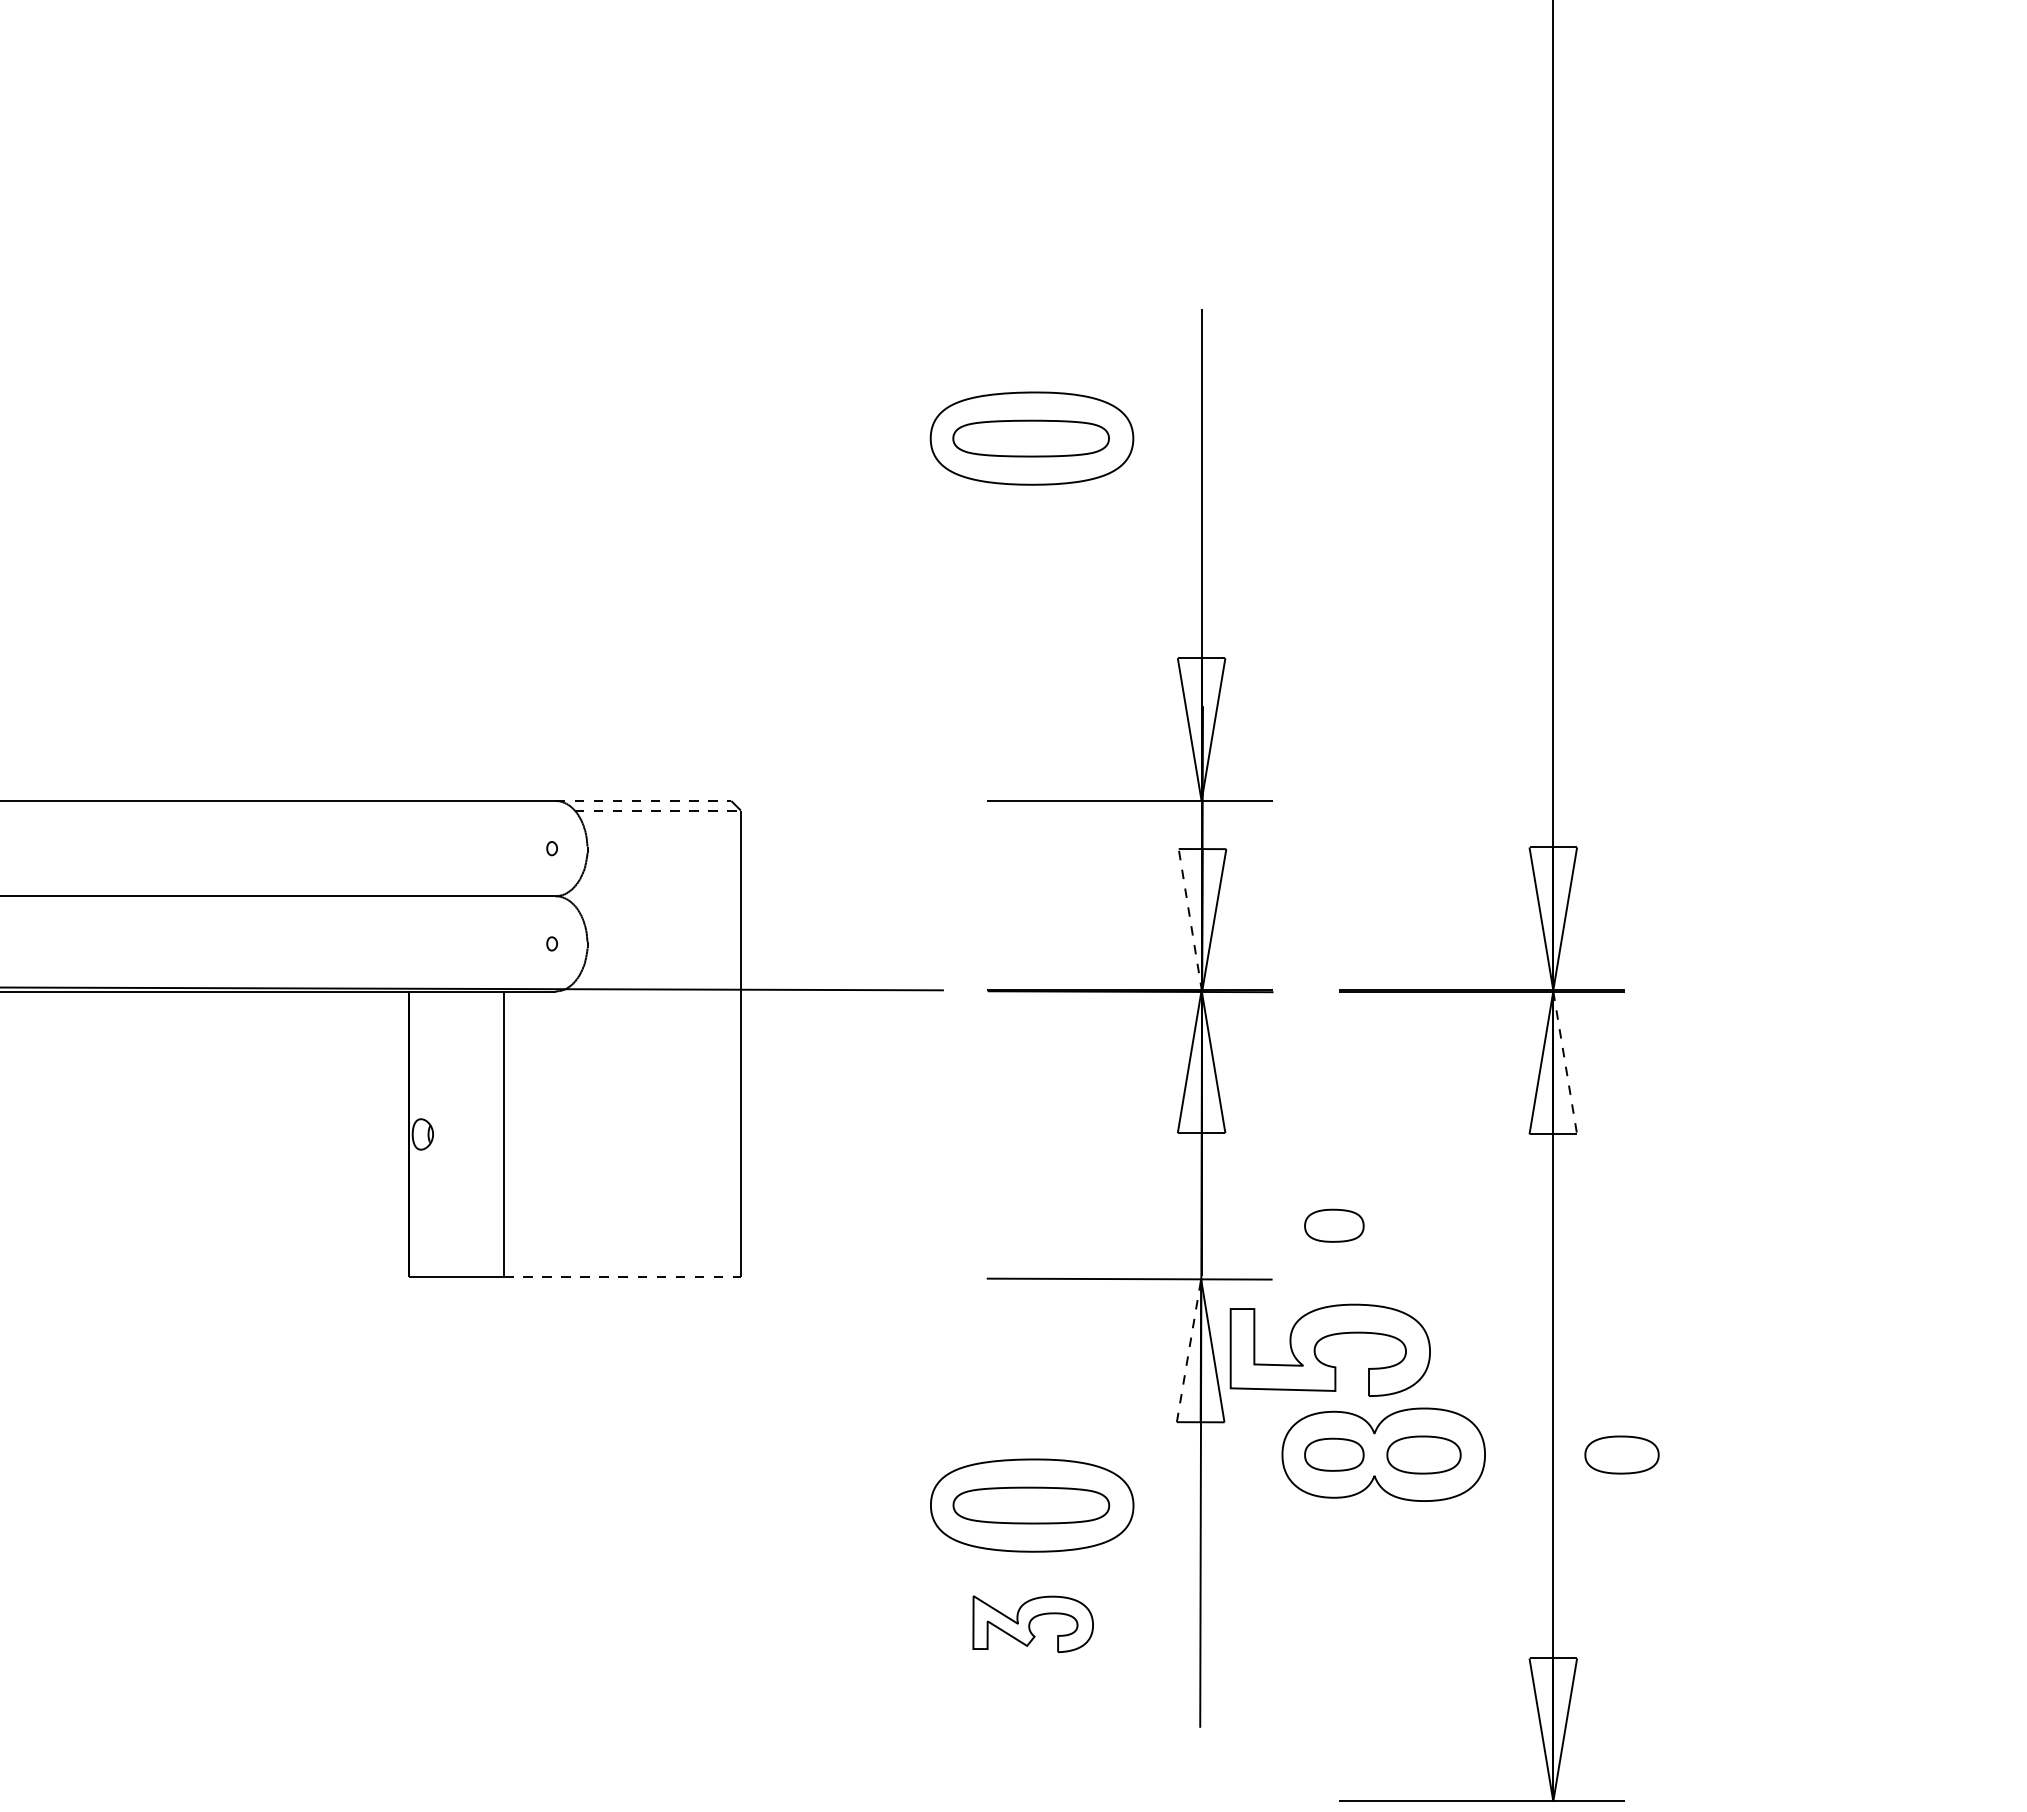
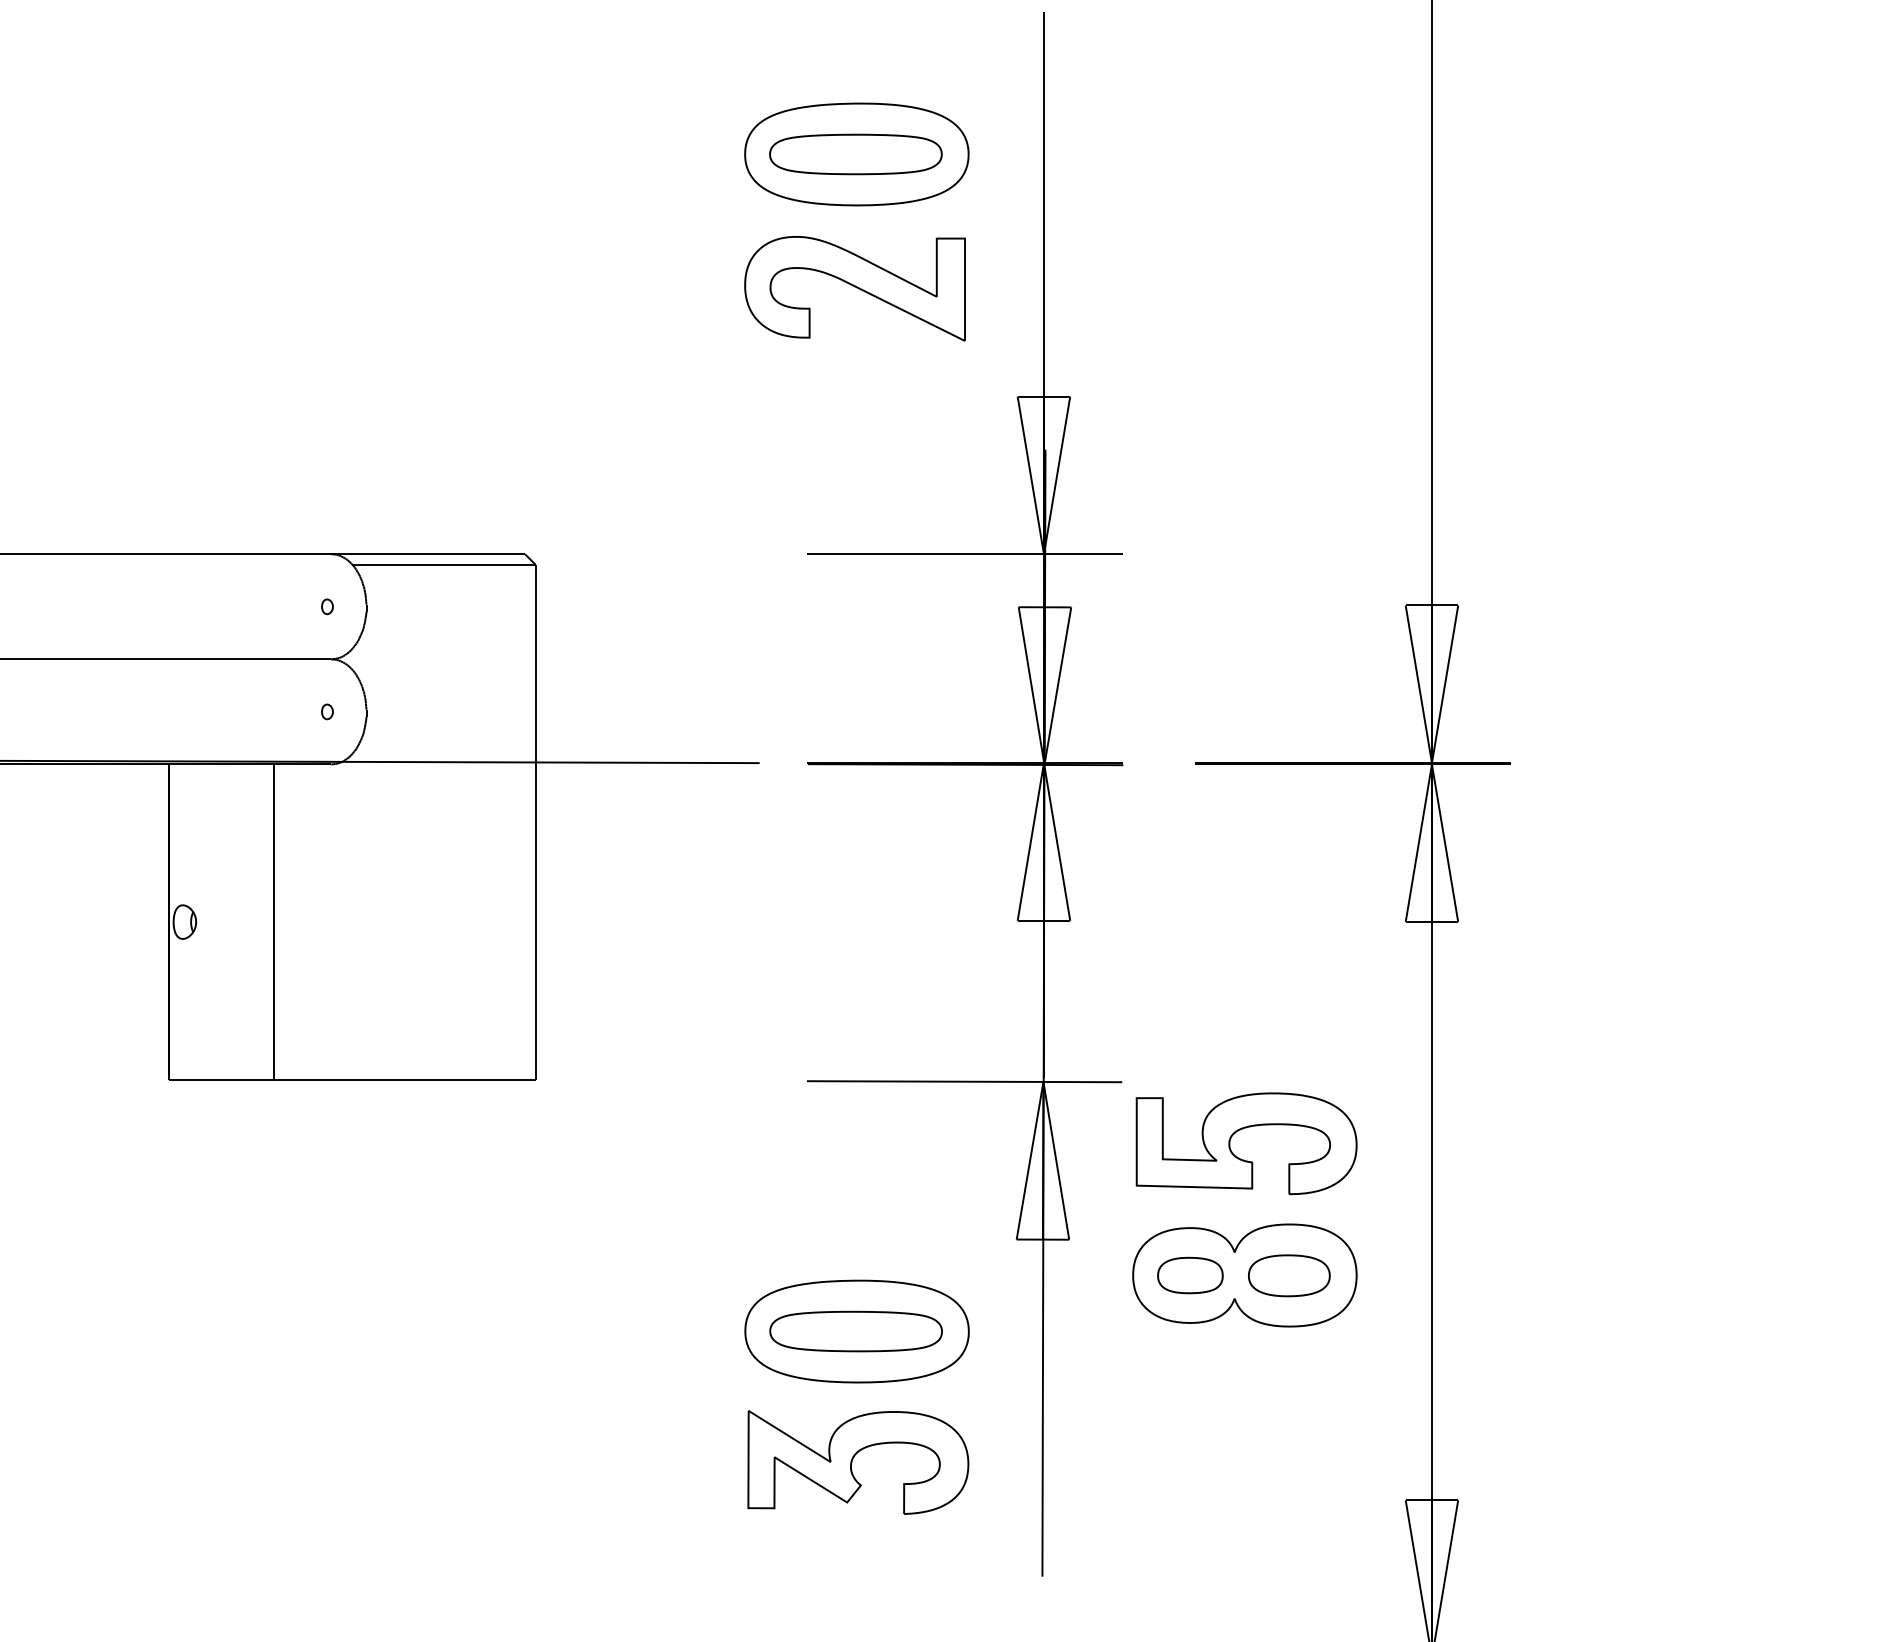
part: (1029, 560) -> (854, 288), added
line: (643, 801) -> (428, 554), dashed -> solid
line: (658, 810) -> (444, 564), dashed -> solid
line: (1190, 920) -> (1031, 686), dashed -> solid
line: (1565, 1063) -> (1445, 843), dashed -> solid
part: (1334, 1225) -> (1190, 1022), removed
line: (622, 1277) -> (405, 1079), dashed -> solid
part: (1321, 1340) -> (1236, 1132), moved
line: (1189, 1350) -> (1030, 1160), dashed -> solid
part: (1621, 1454) -> (1507, 1275), removed
part: (1032, 1623) -> (857, 1461), size x1.67

